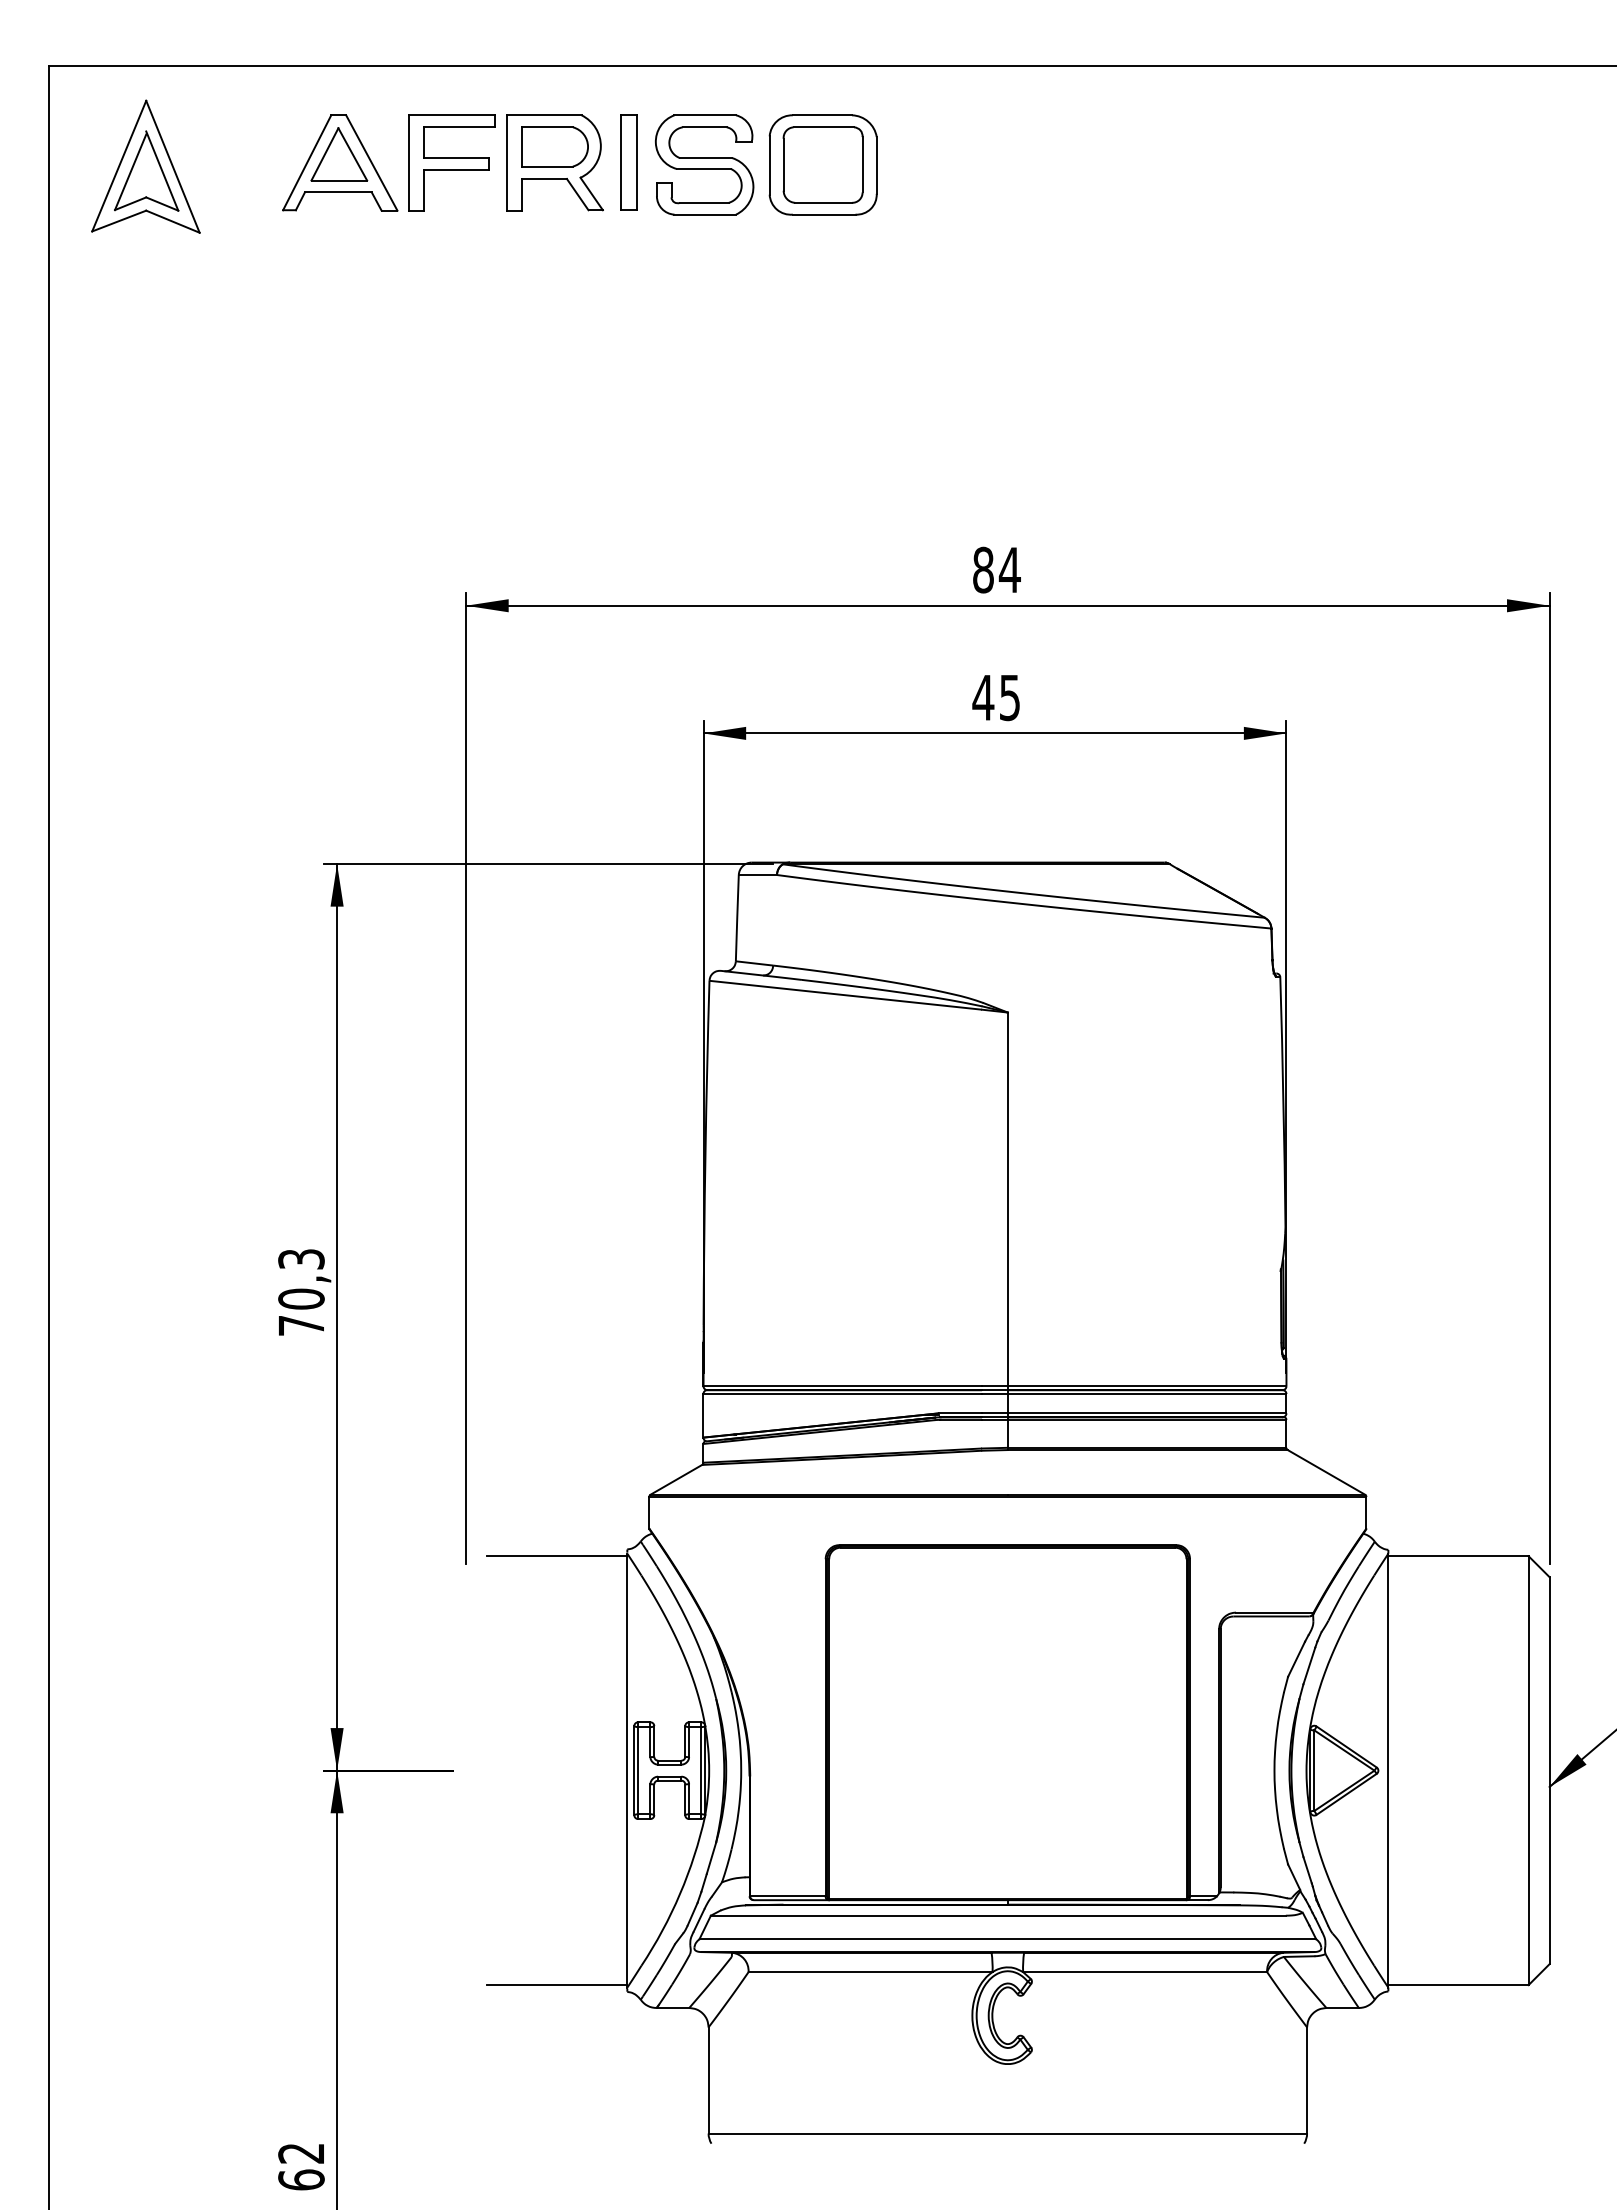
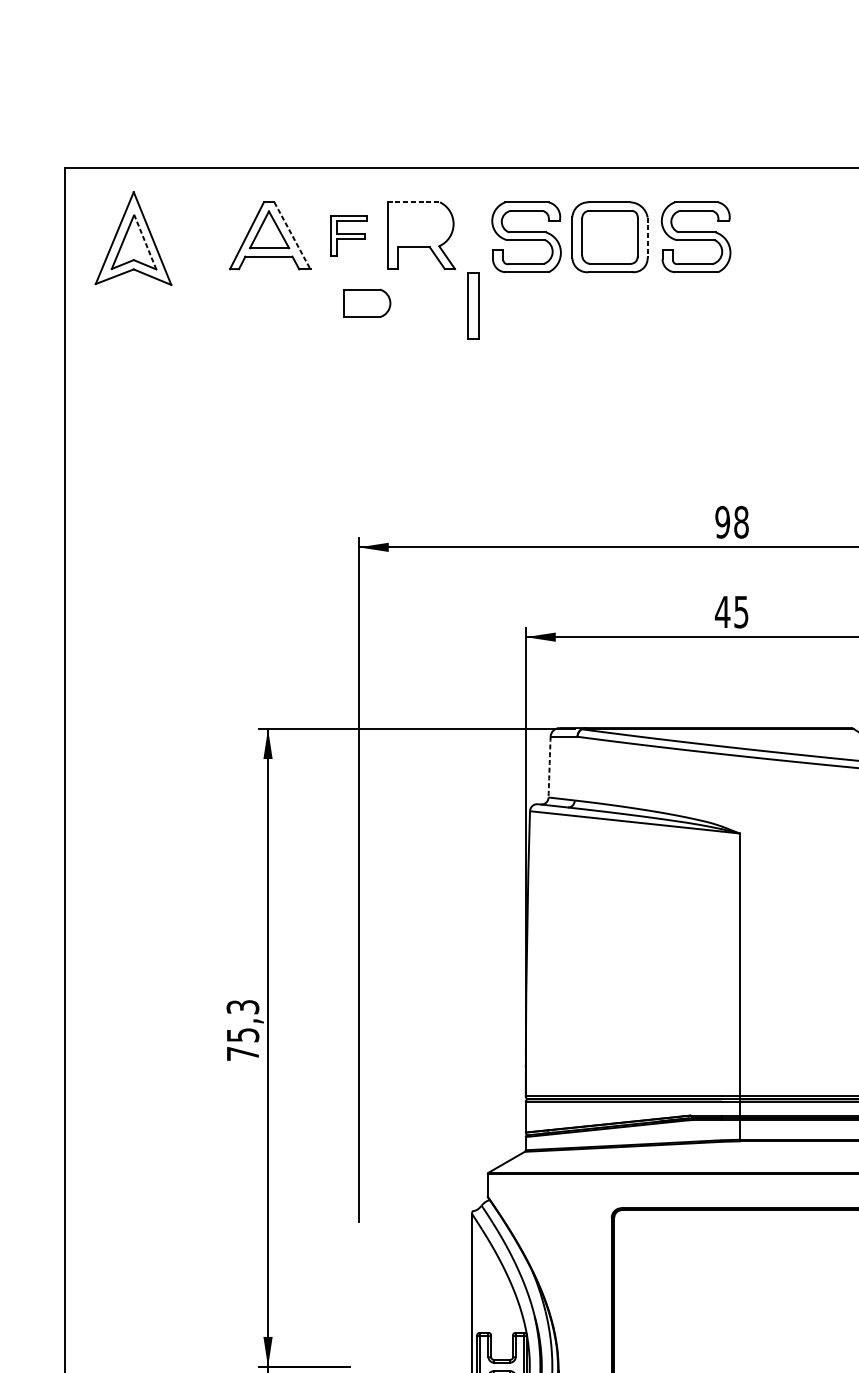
line: (544, 115) -> (413, 202), solid -> dashed
part: (554, 146) -> (366, 303), moved
part: (451, 162) -> (348, 235), size x0.6
part: (628, 162) -> (473, 305), moved
line: (372, 163) -> (292, 236), solid -> dashed
part: (945, 164) -> (696, 236), added
line: (876, 165) -> (647, 237), solid -> dashed
line: (162, 171) -> (145, 241), solid -> dashed
text: (996, 569) -> (731, 521), 84 -> 98
arc: (737, 918) -> (549, 767), solid -> dashed
text: (301, 1298) -> (243, 1034), 70,3 -> 75,3
line: (557, 1556) -> (423, 1216), removed

